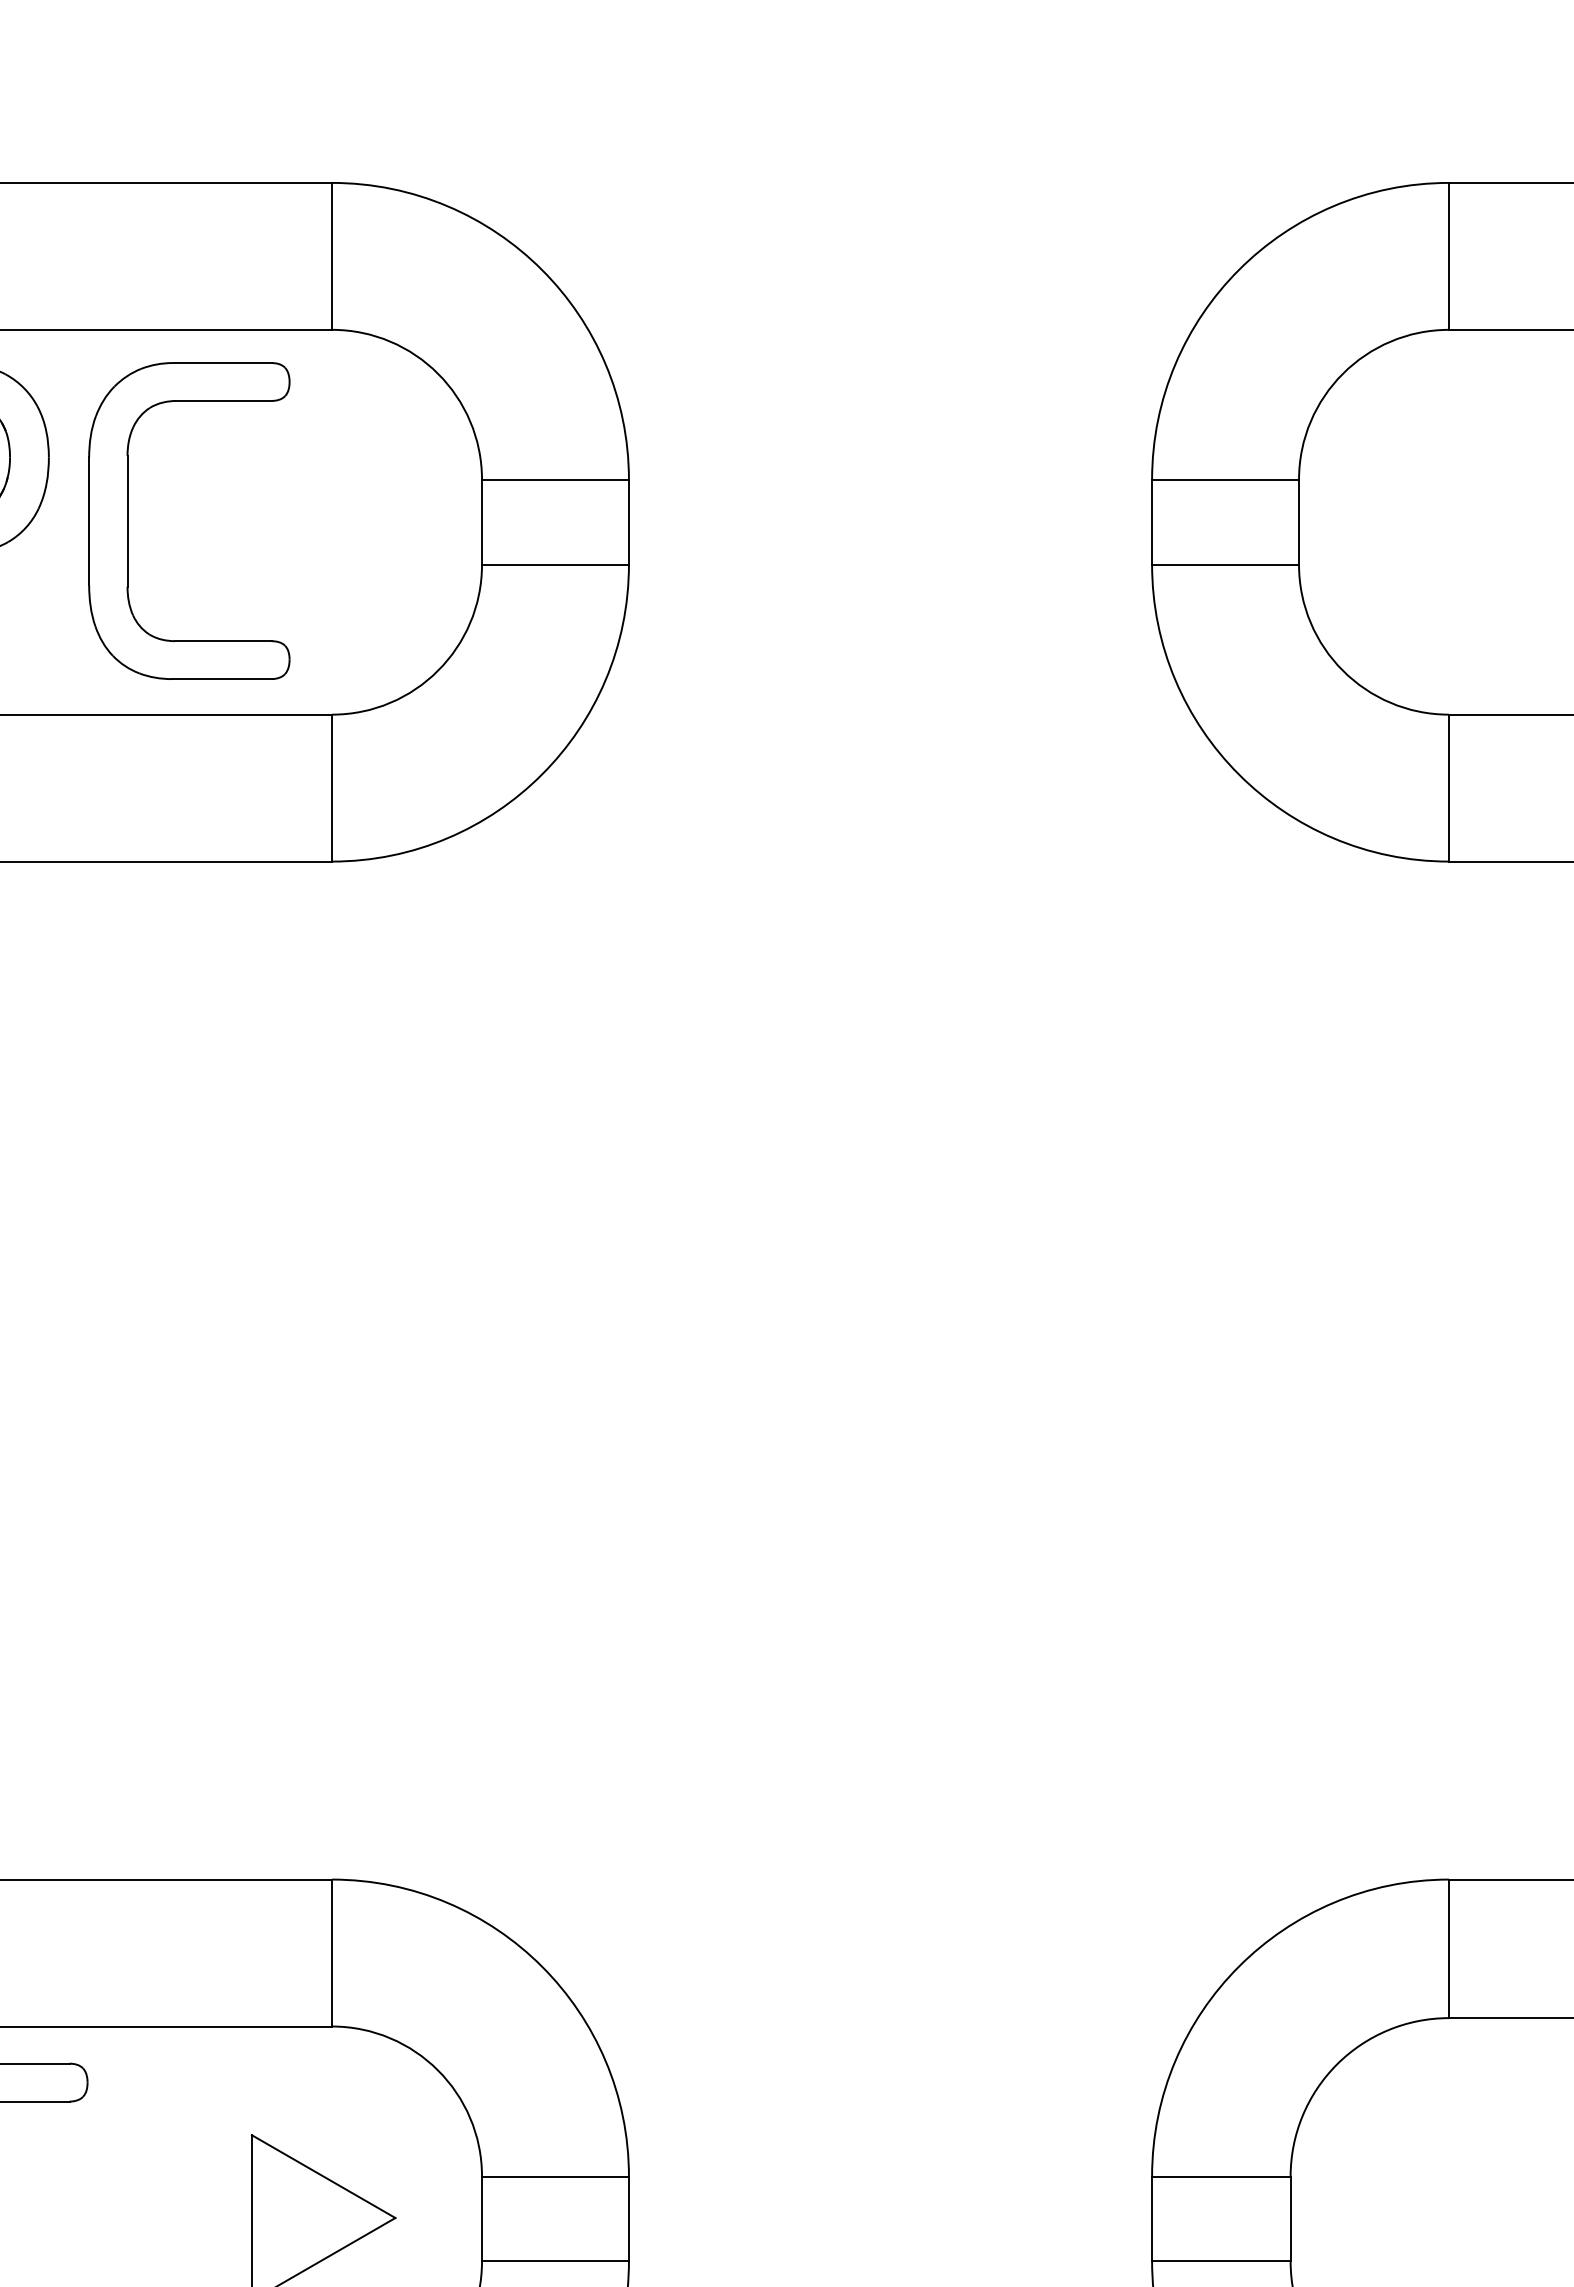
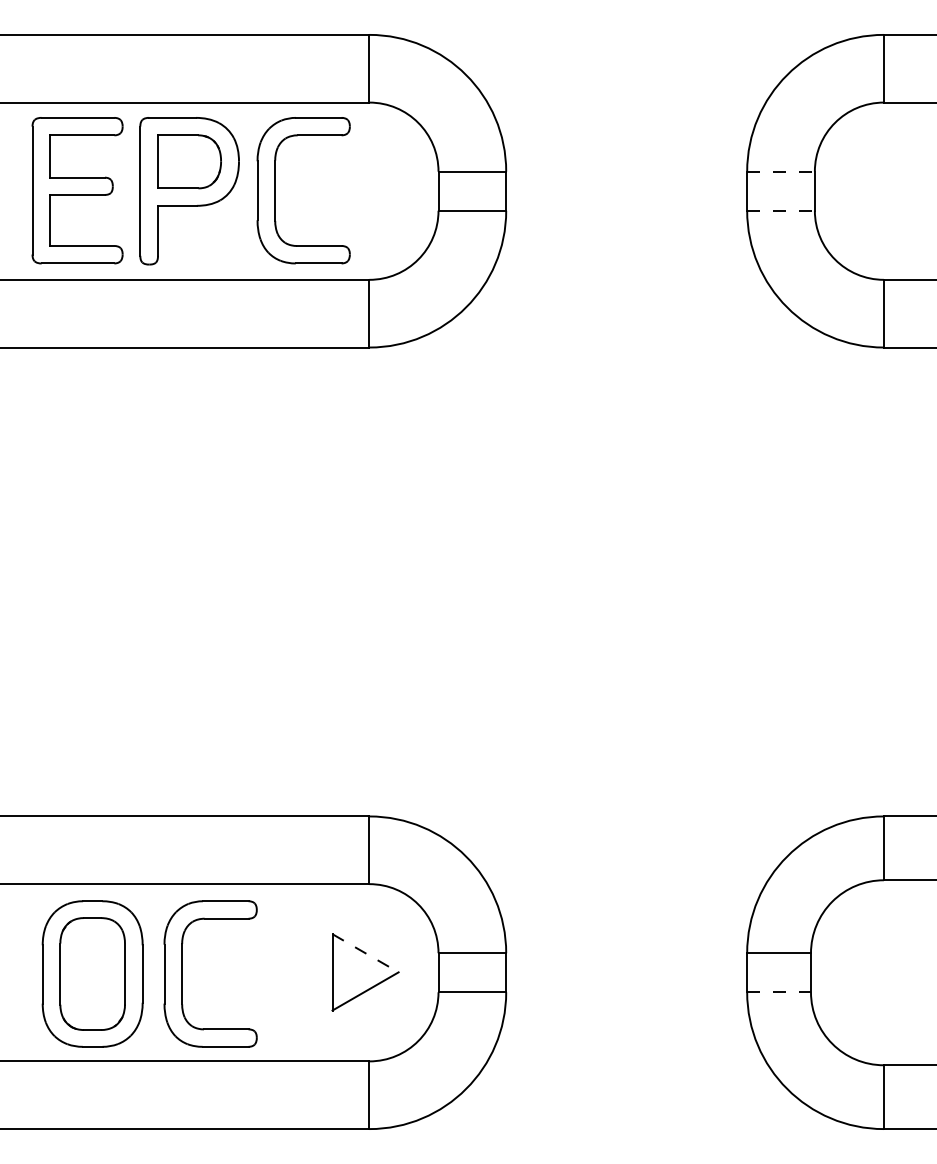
line: (1226, 479) -> (781, 171), solid -> dashed
line: (1226, 564) -> (781, 210), solid -> dashed
line: (325, 2177) -> (366, 953), solid -> dashed
line: (1222, 2261) -> (779, 992), solid -> dashed

